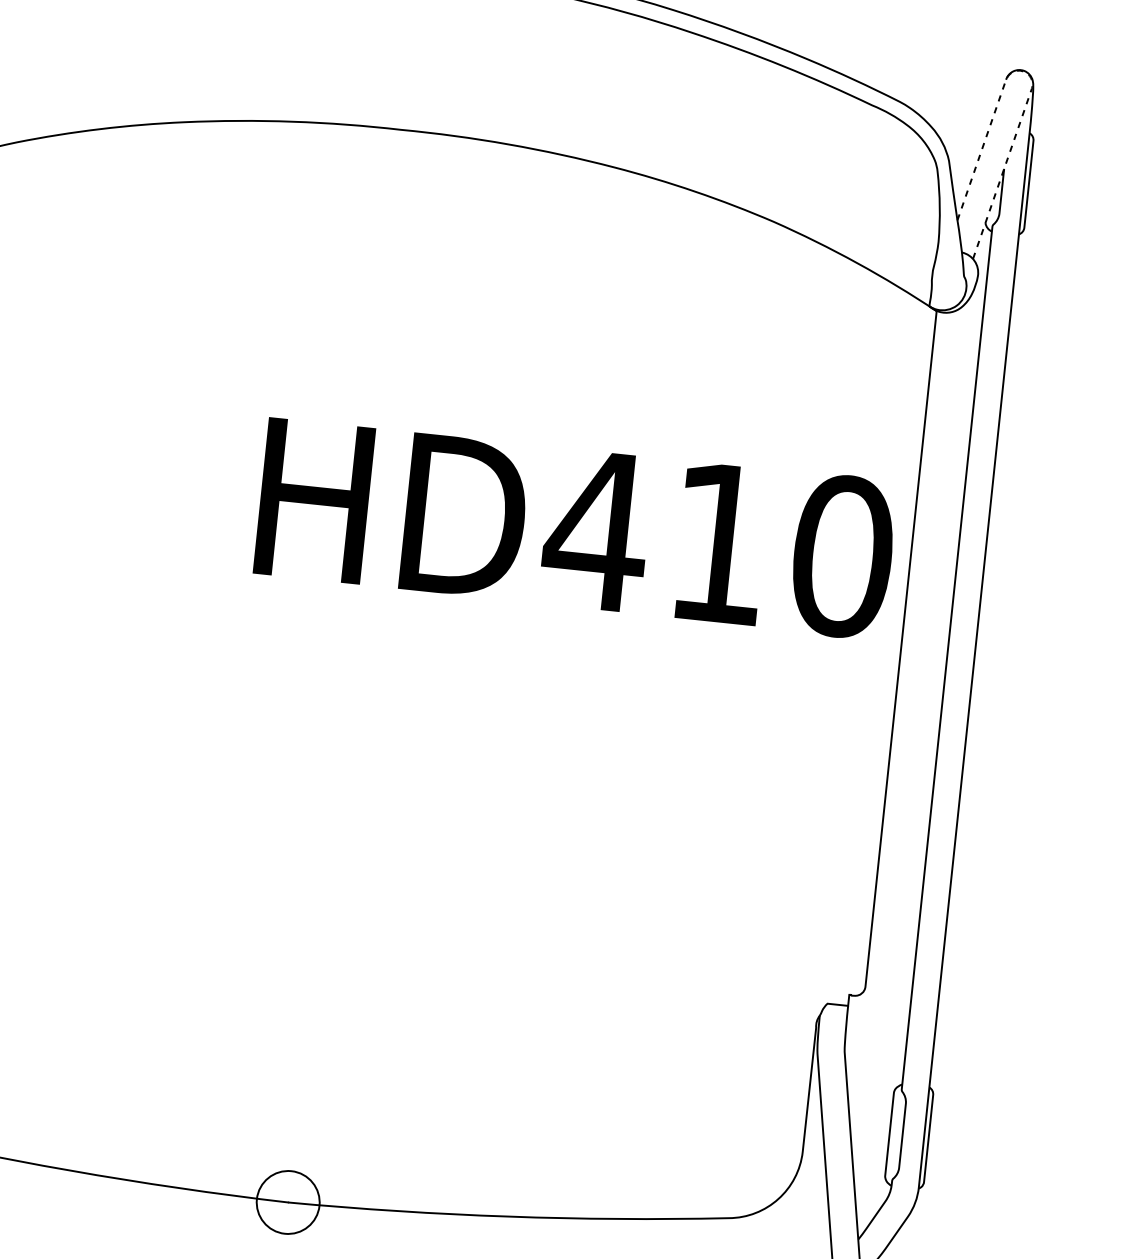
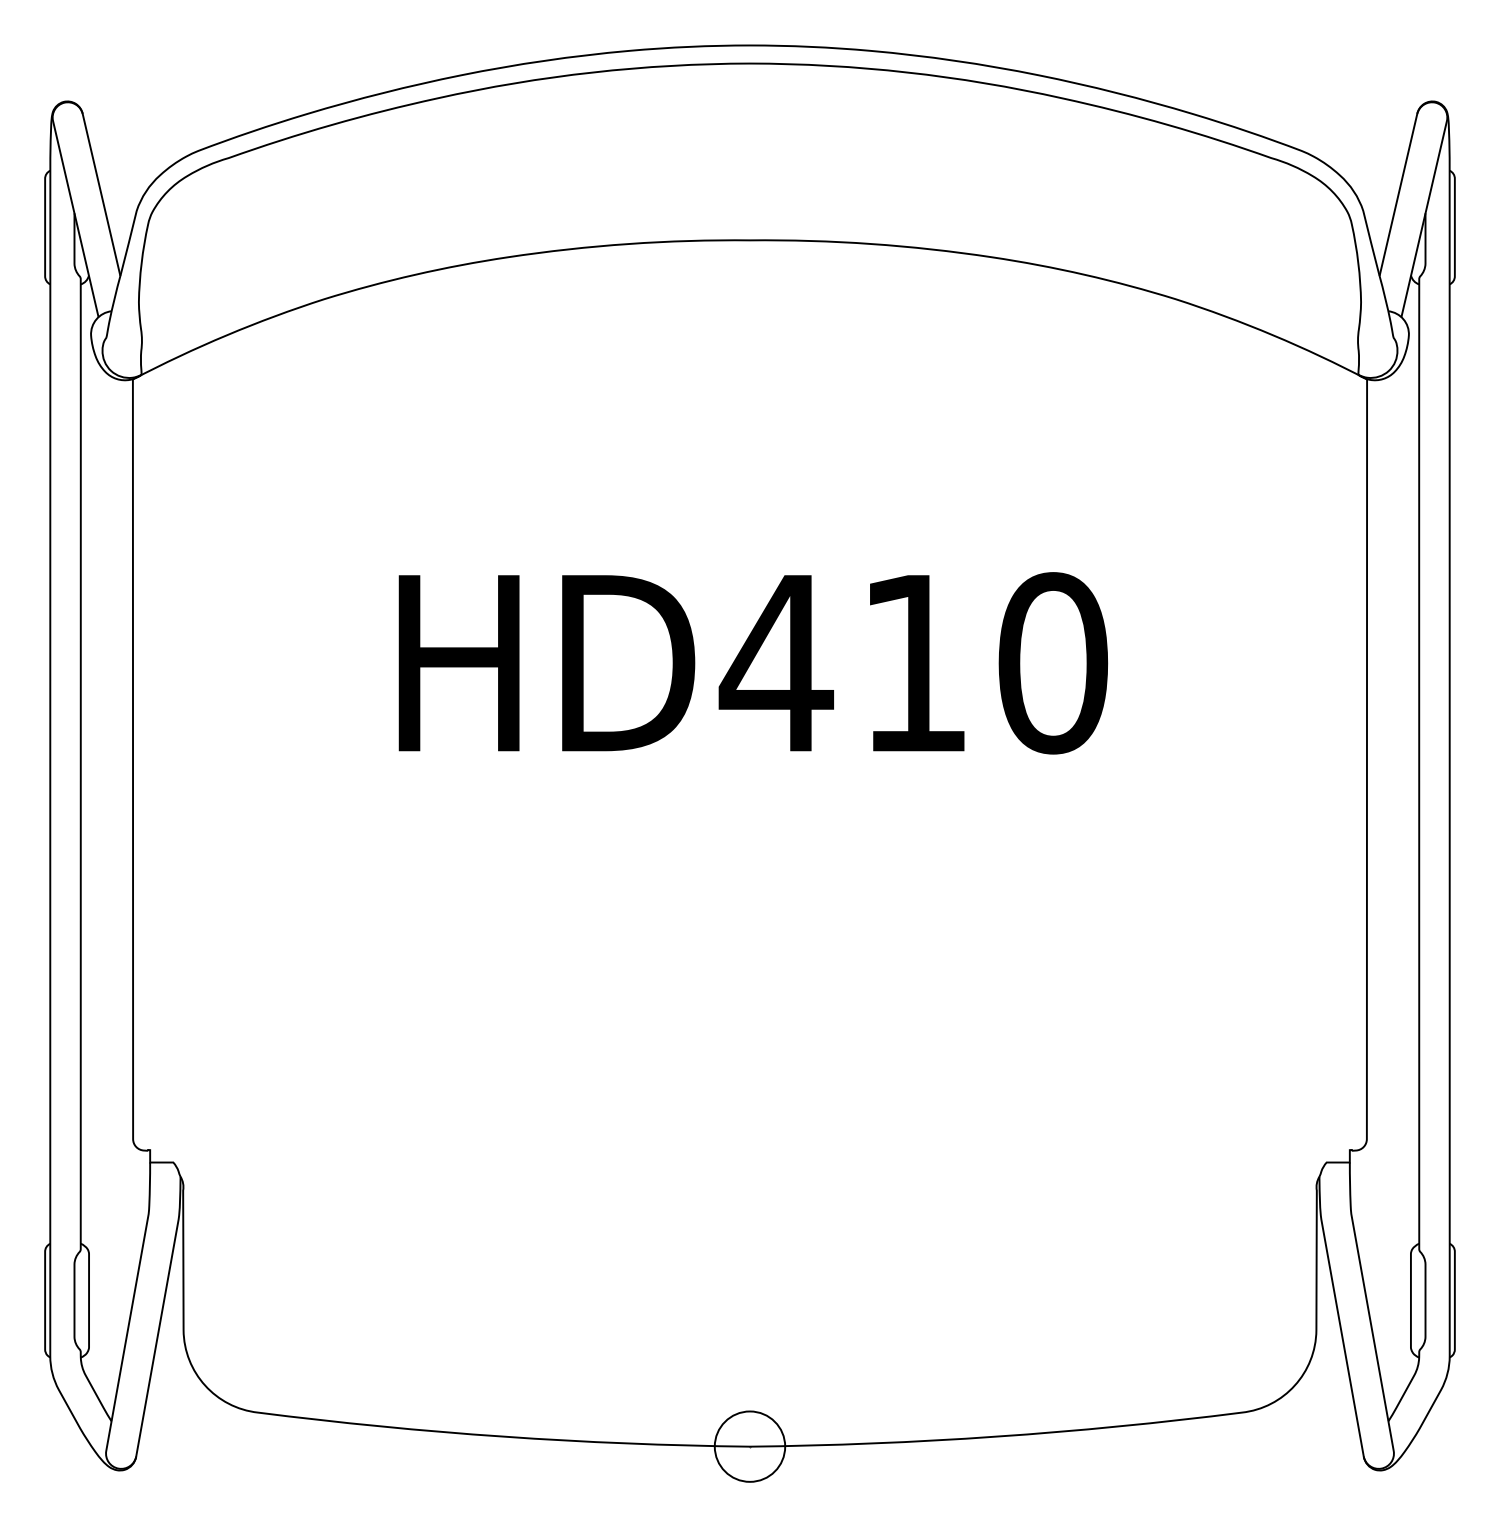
line: (1030, 78) -> (1444, 109), dashed -> solid
text: (576, 528) -> (753, 663), moved

